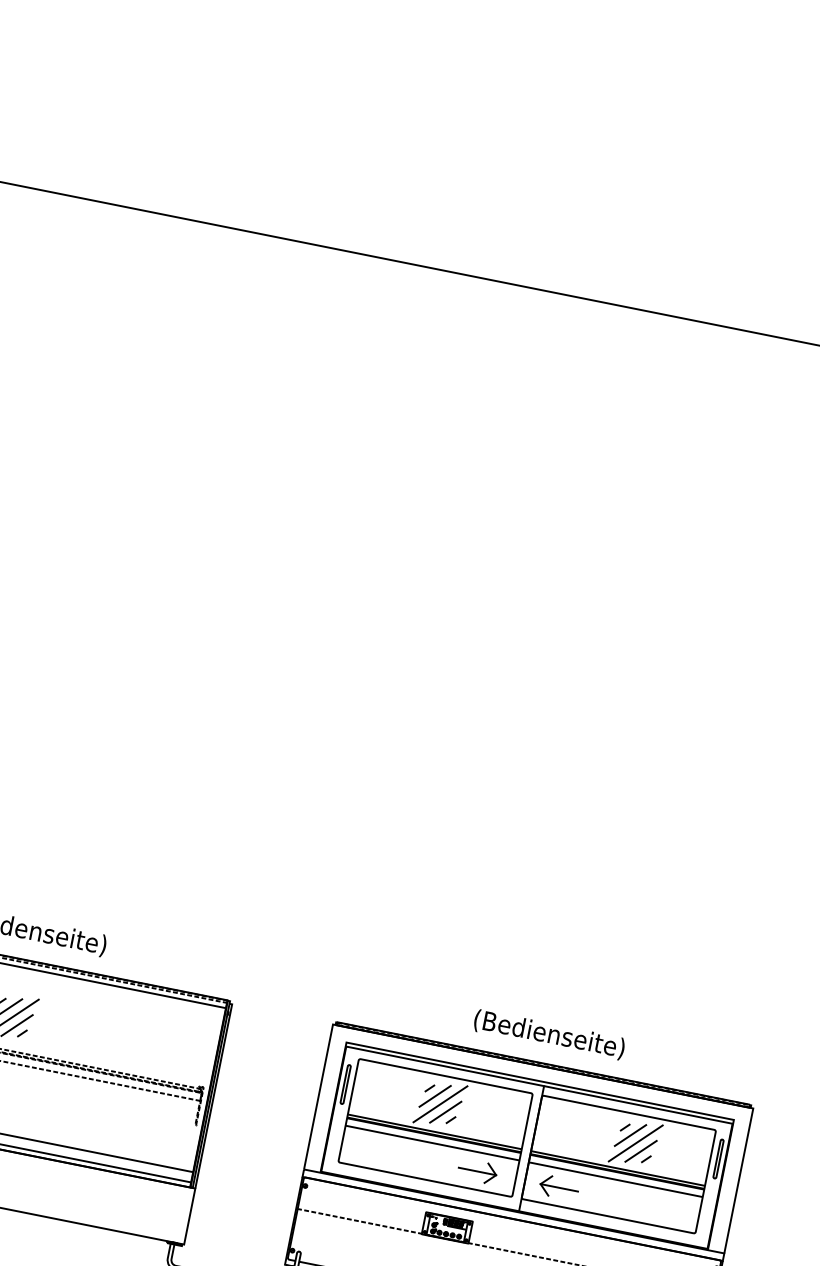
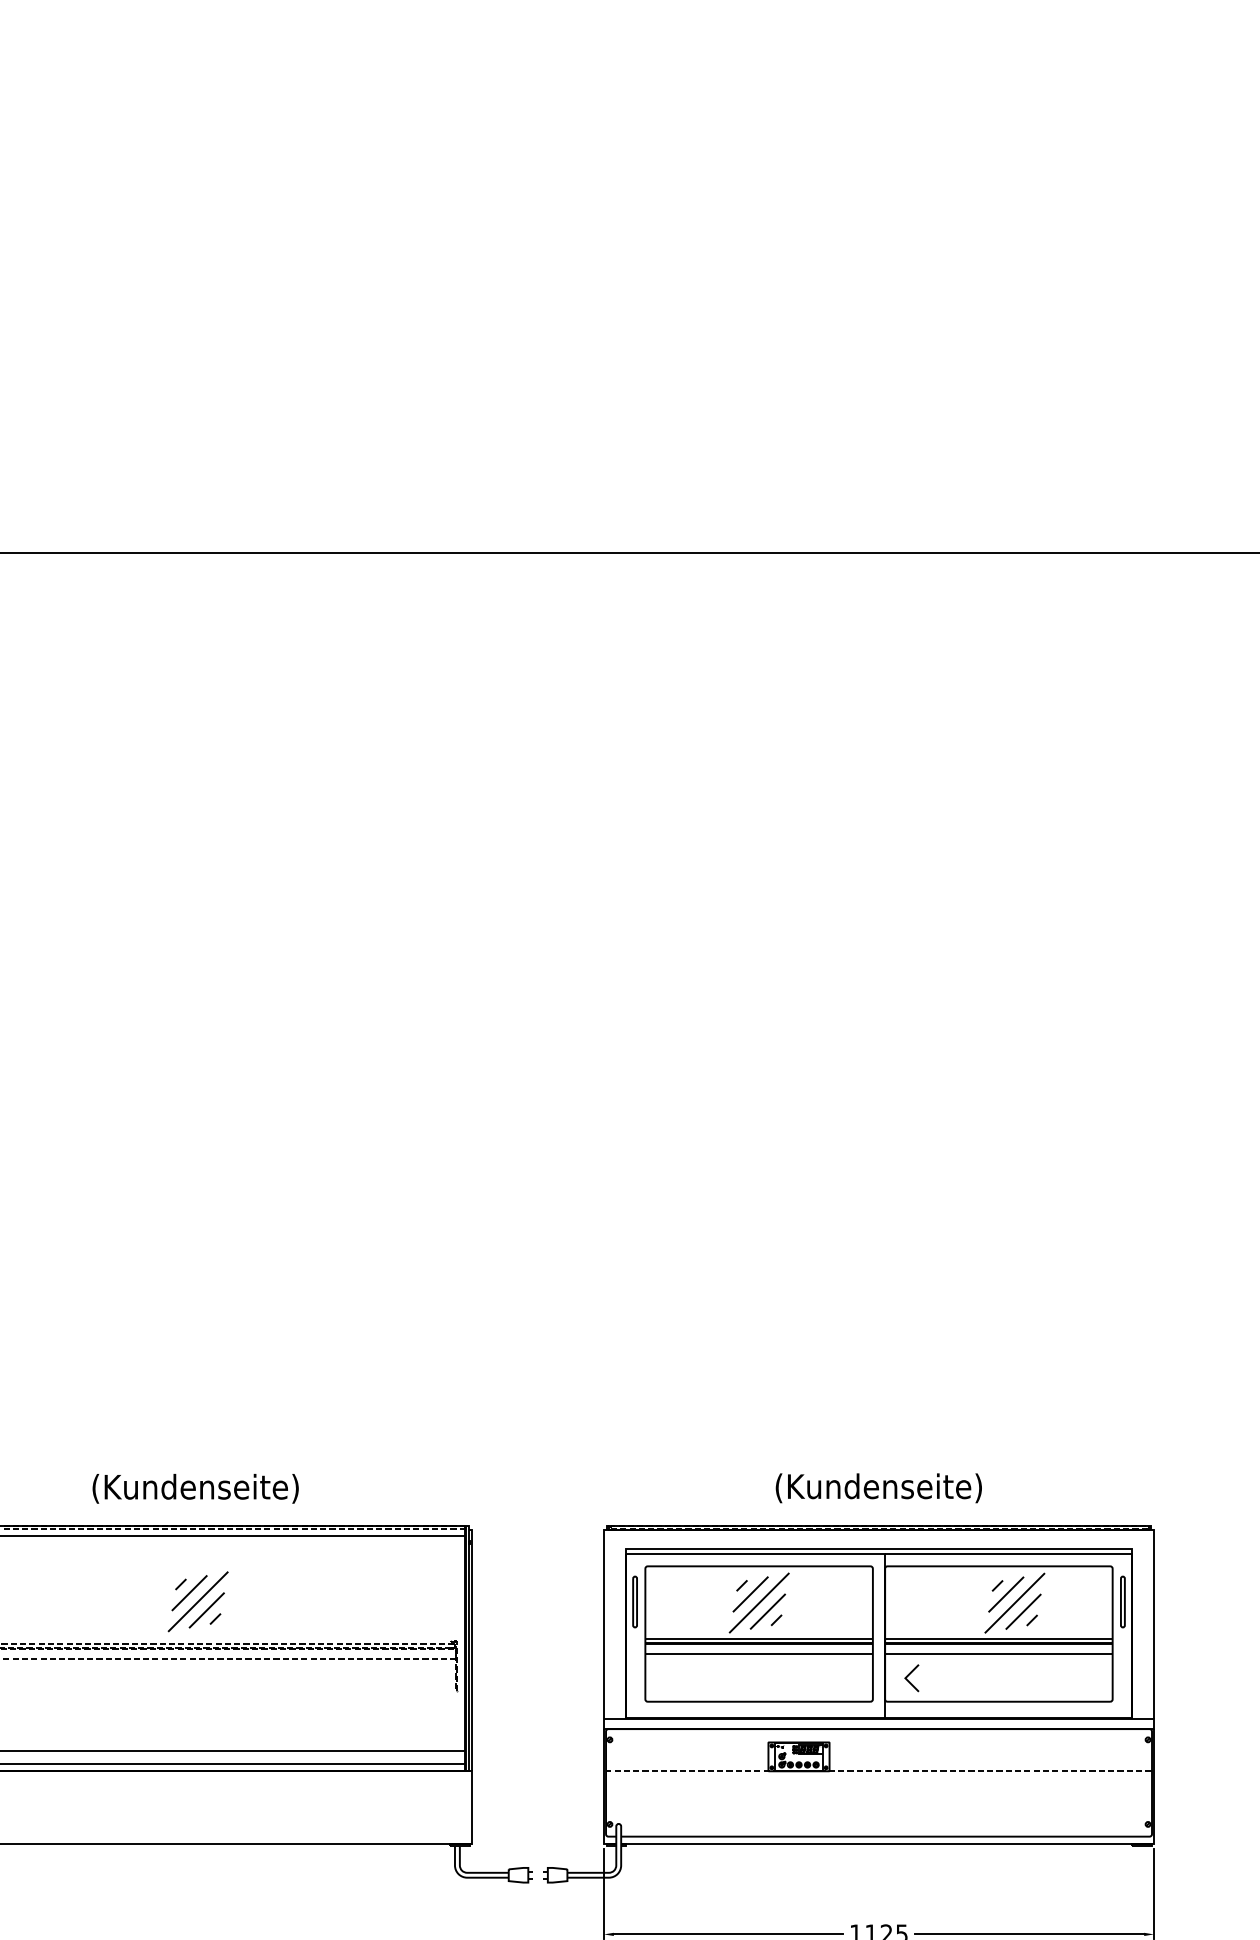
text: (549, 1034) -> (878, 1488), (Bedienseite) -> (Kundenseite)
part: (477, 1171) -> (822, 1678), removed
line: (559, 1187) -> (929, 1678), removed

